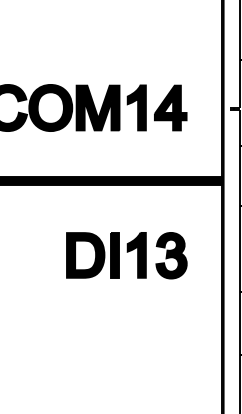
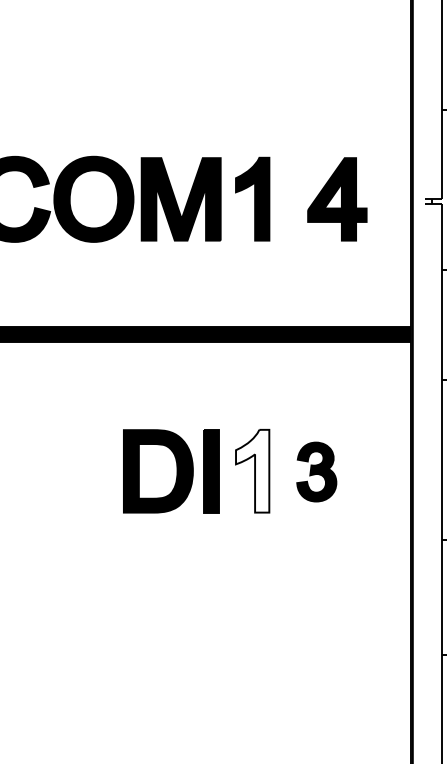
part: (170, 107) -> (336, 198), moved
fill: (136, 254) -> (252, 469), removed
part: (171, 255) -> (316, 471), size x0.7

